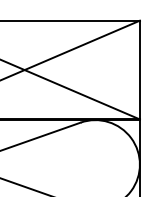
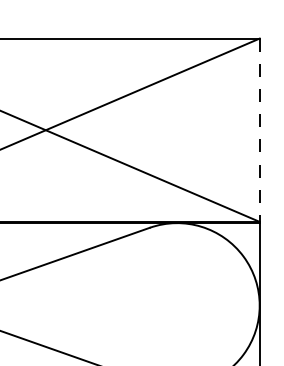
line: (139, 70) -> (258, 131), solid -> dashed

